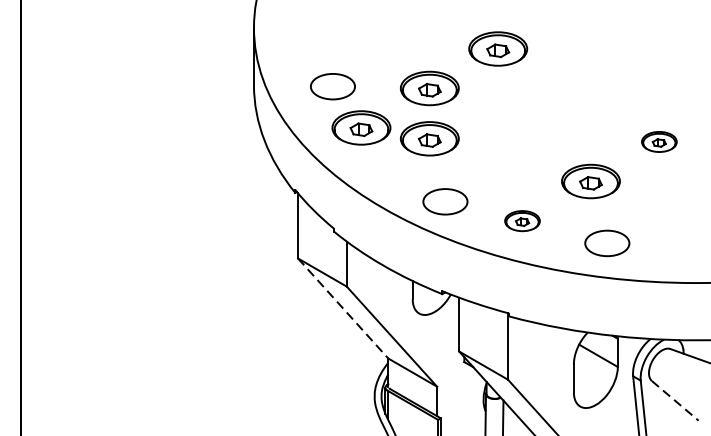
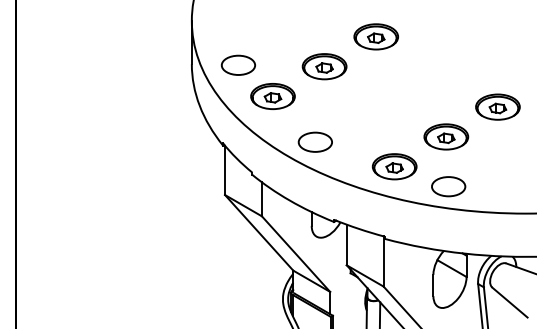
part: (331, 85) -> (237, 64), moved
part: (429, 138) -> (324, 104), removed
part: (658, 141) -> (497, 106), size x1.67
part: (444, 200) -> (314, 141), moved
part: (522, 220) -> (394, 166), size x1.67
part: (607, 243) -> (448, 186), moved
line: (343, 308) -> (259, 232), dashed -> solid
line: (675, 400) -> (510, 302), dashed -> solid

